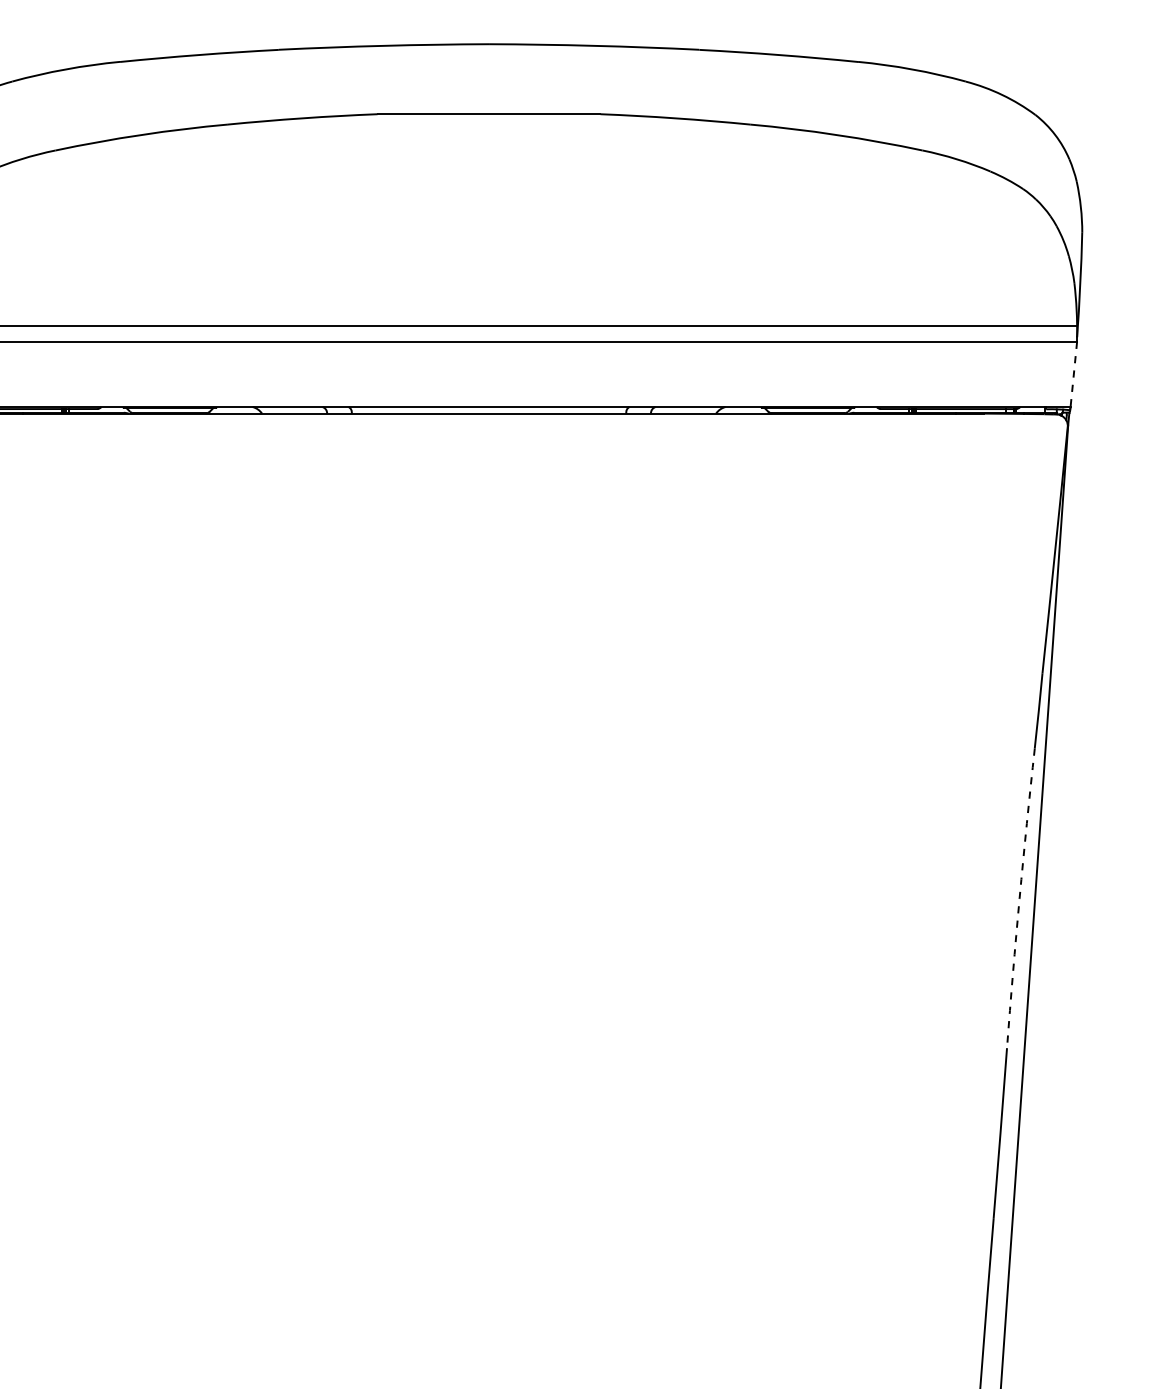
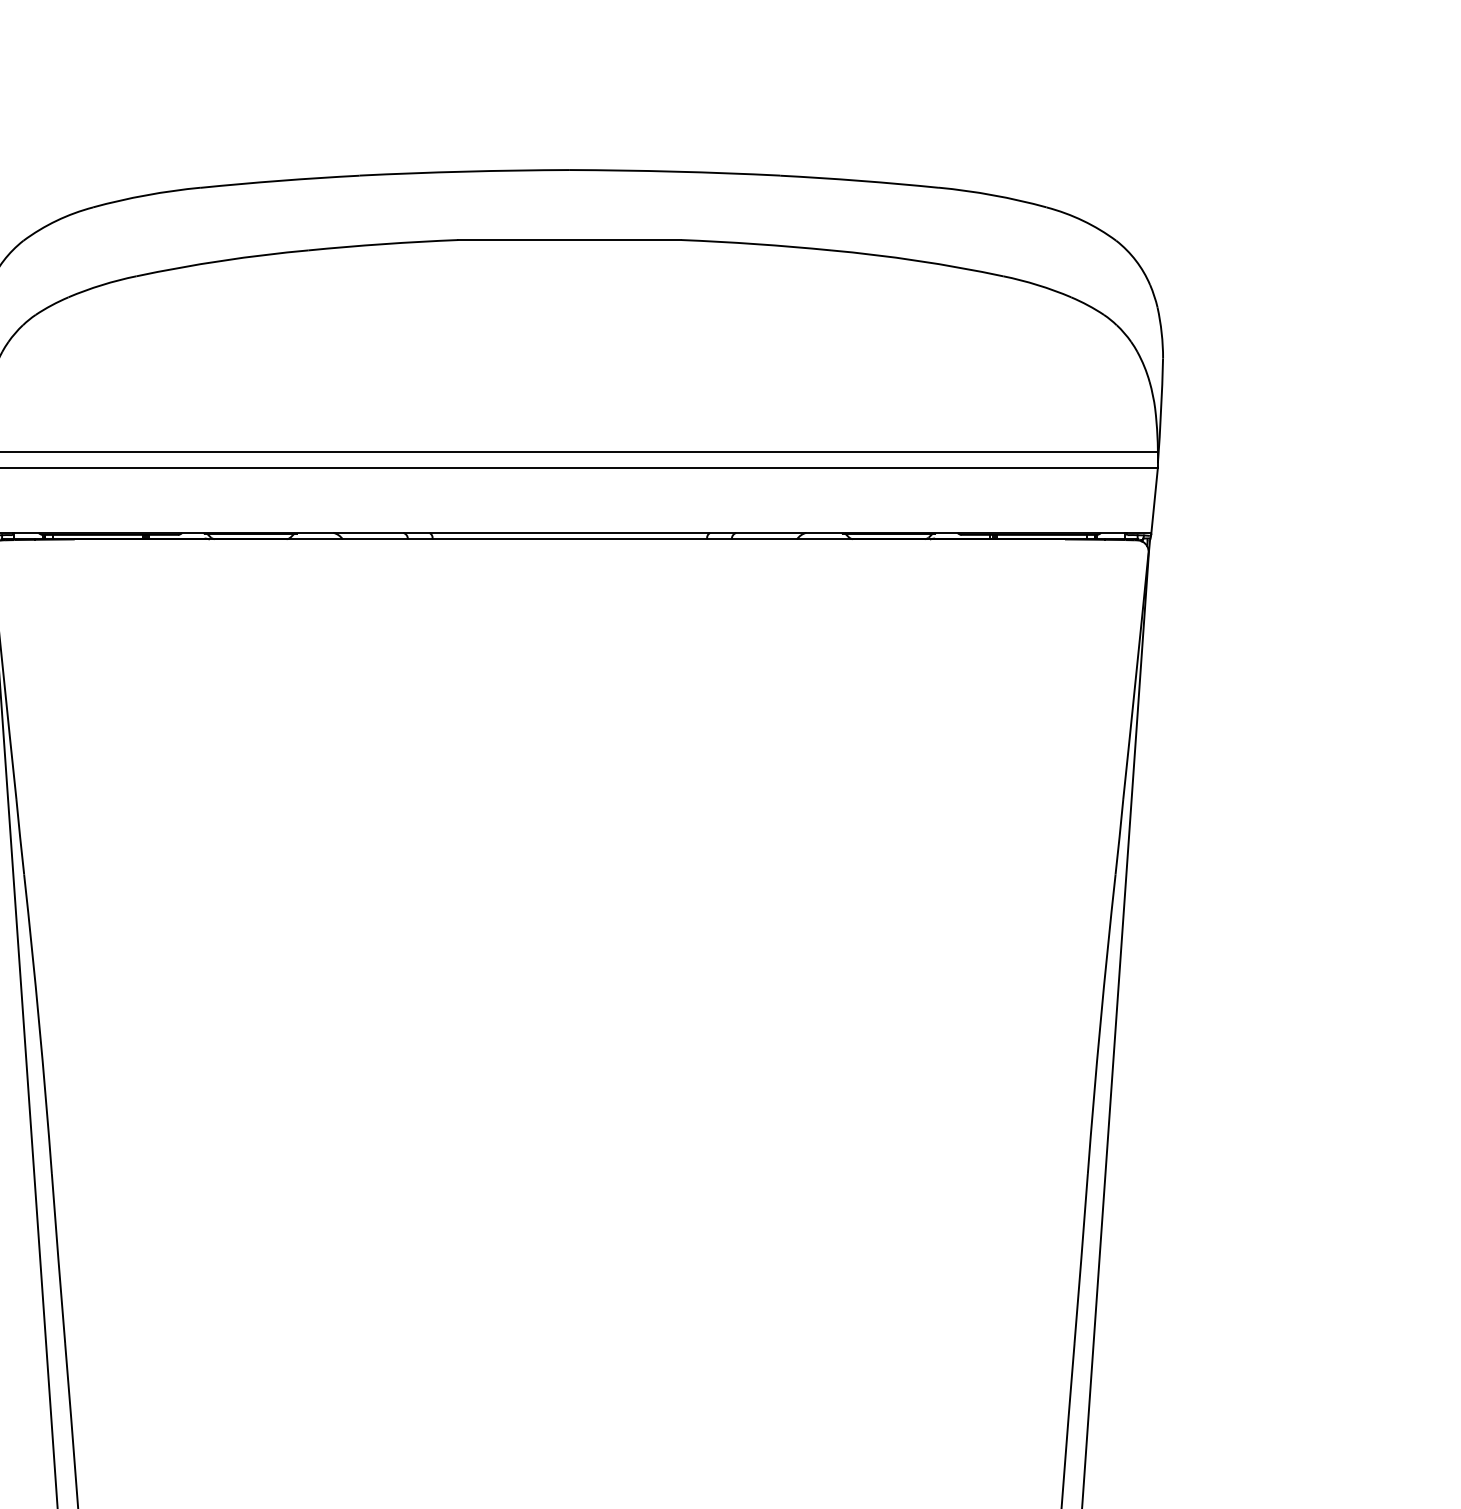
line: (1073, 375) -> (1154, 501), dashed -> solid
arc: (1019, 898) -> (1100, 1024), dashed -> solid

